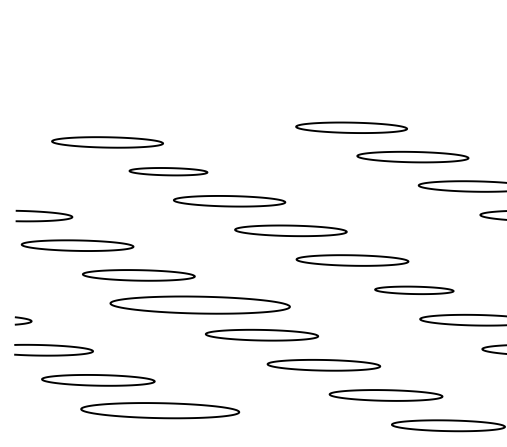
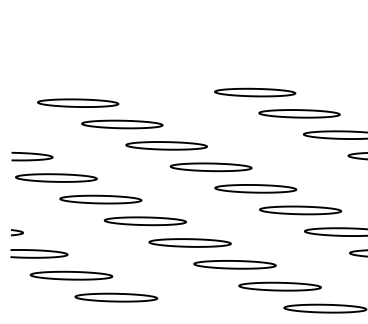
part: (168, 171) -> (122, 124), size x1.43
part: (414, 290) -> (300, 210), size x1.43
part: (200, 305) -> (145, 221), size x0.62
part: (159, 410) -> (115, 297), size x0.71

